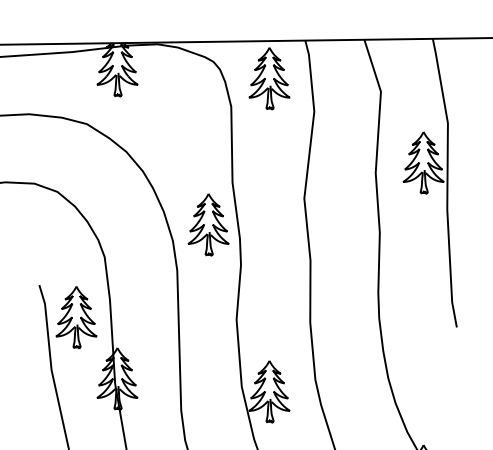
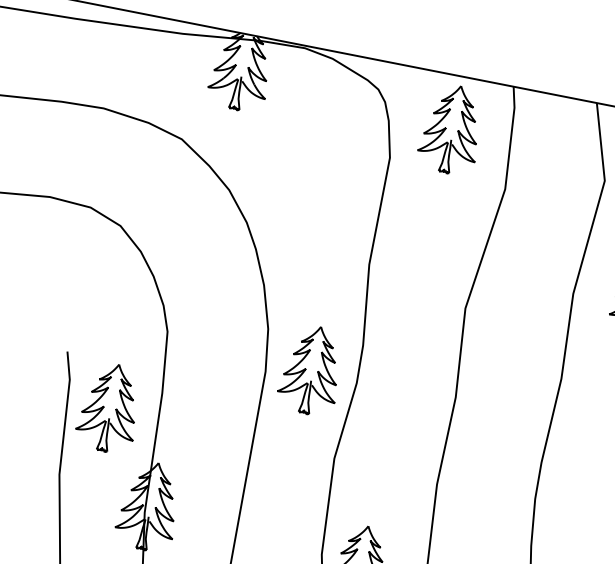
part: (208, 224) -> (311, 369), moved

